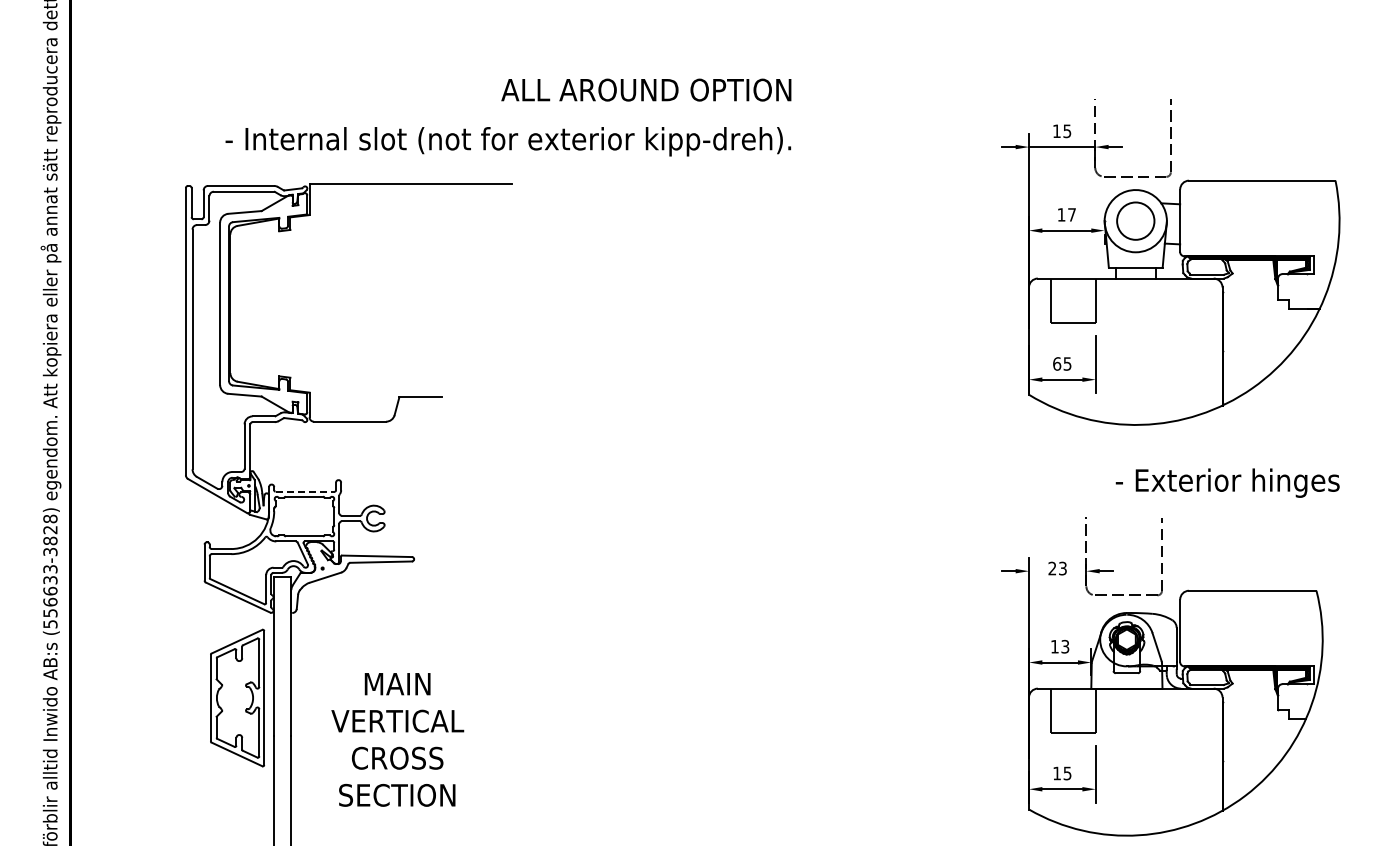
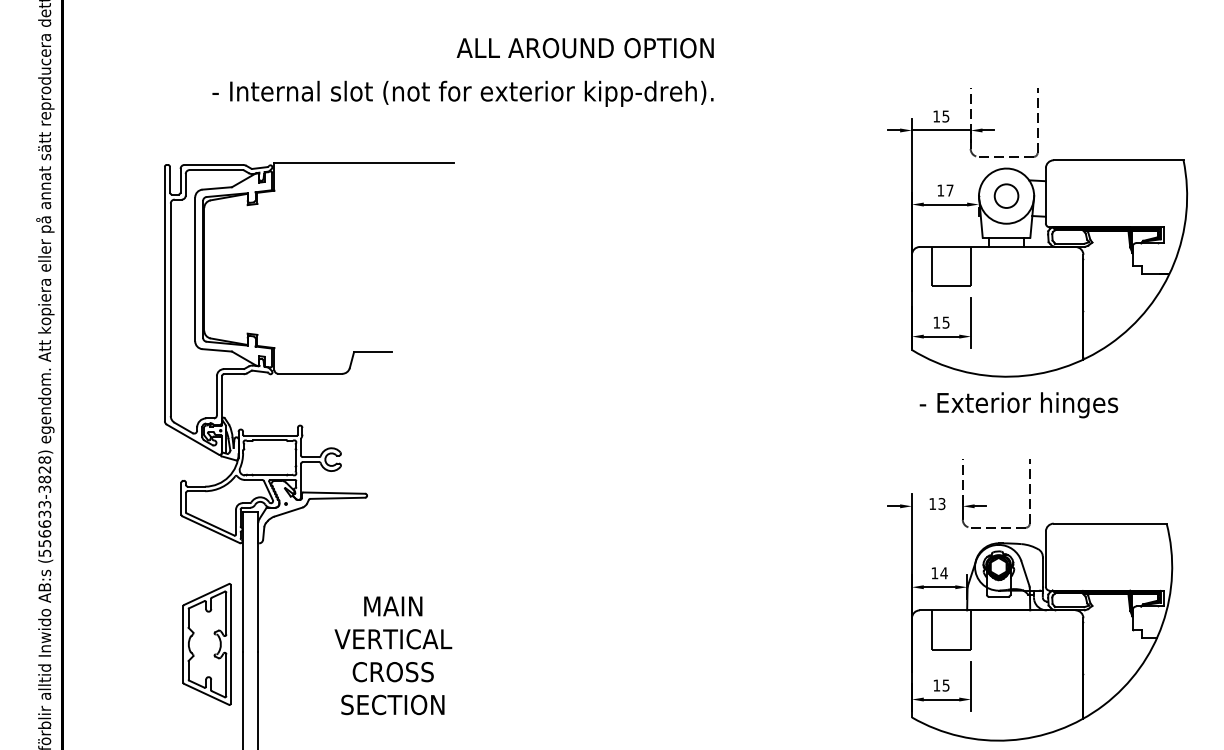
text: (508, 117) -> (463, 72), moved
circle: (1135, 220) -> (1006, 195), size x0.71
text: (1057, 363) -> (937, 322), 65 -> 15
text: (1227, 482) -> (1018, 404), moved
line: (305, 491) -> (270, 435), dashed -> solid
text: (1052, 568) -> (932, 503), 23 -> 13
text: (1065, 646) -> (944, 573), 13 -> 14
part: (237, 697) -> (207, 643), moved
text: (397, 739) -> (393, 655), moved

